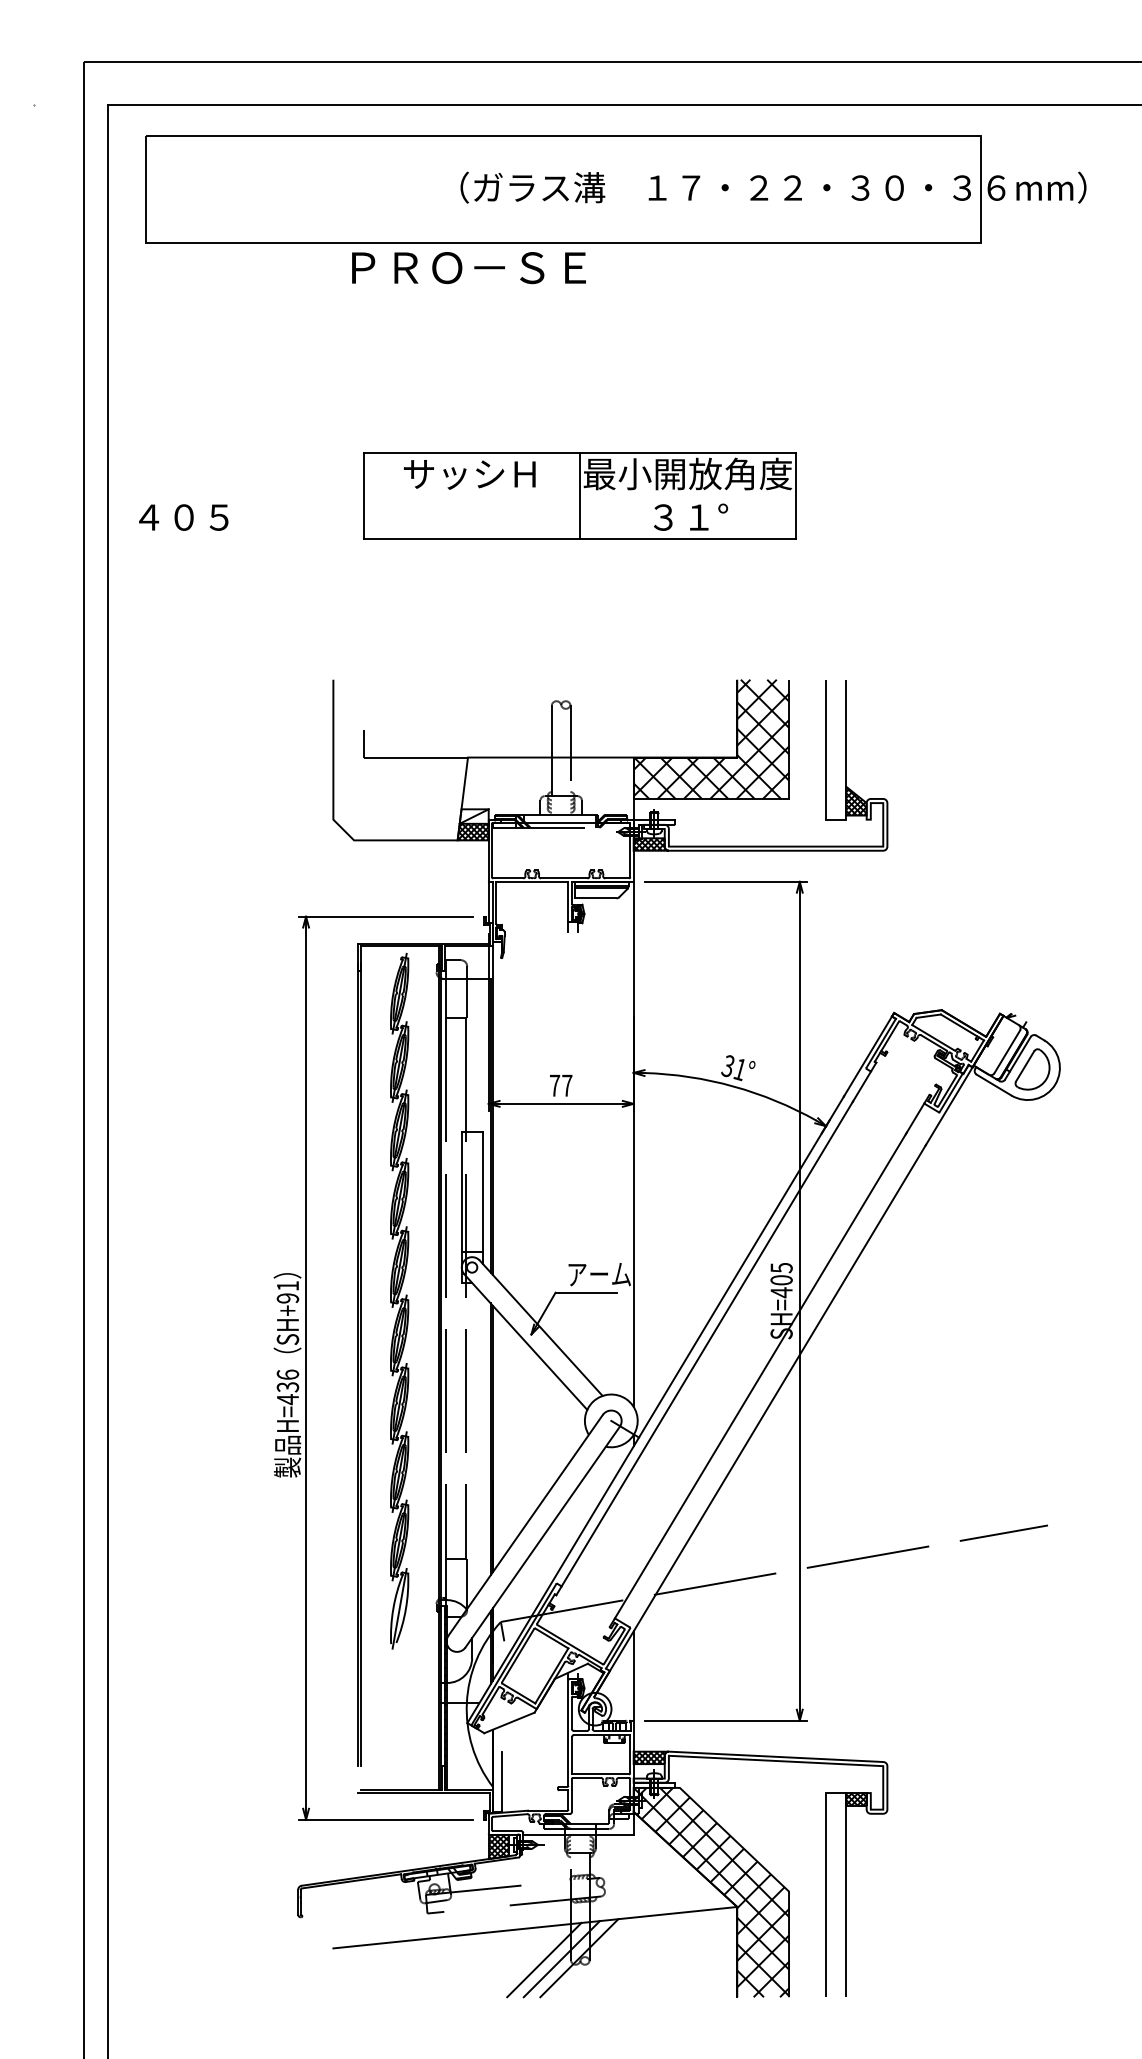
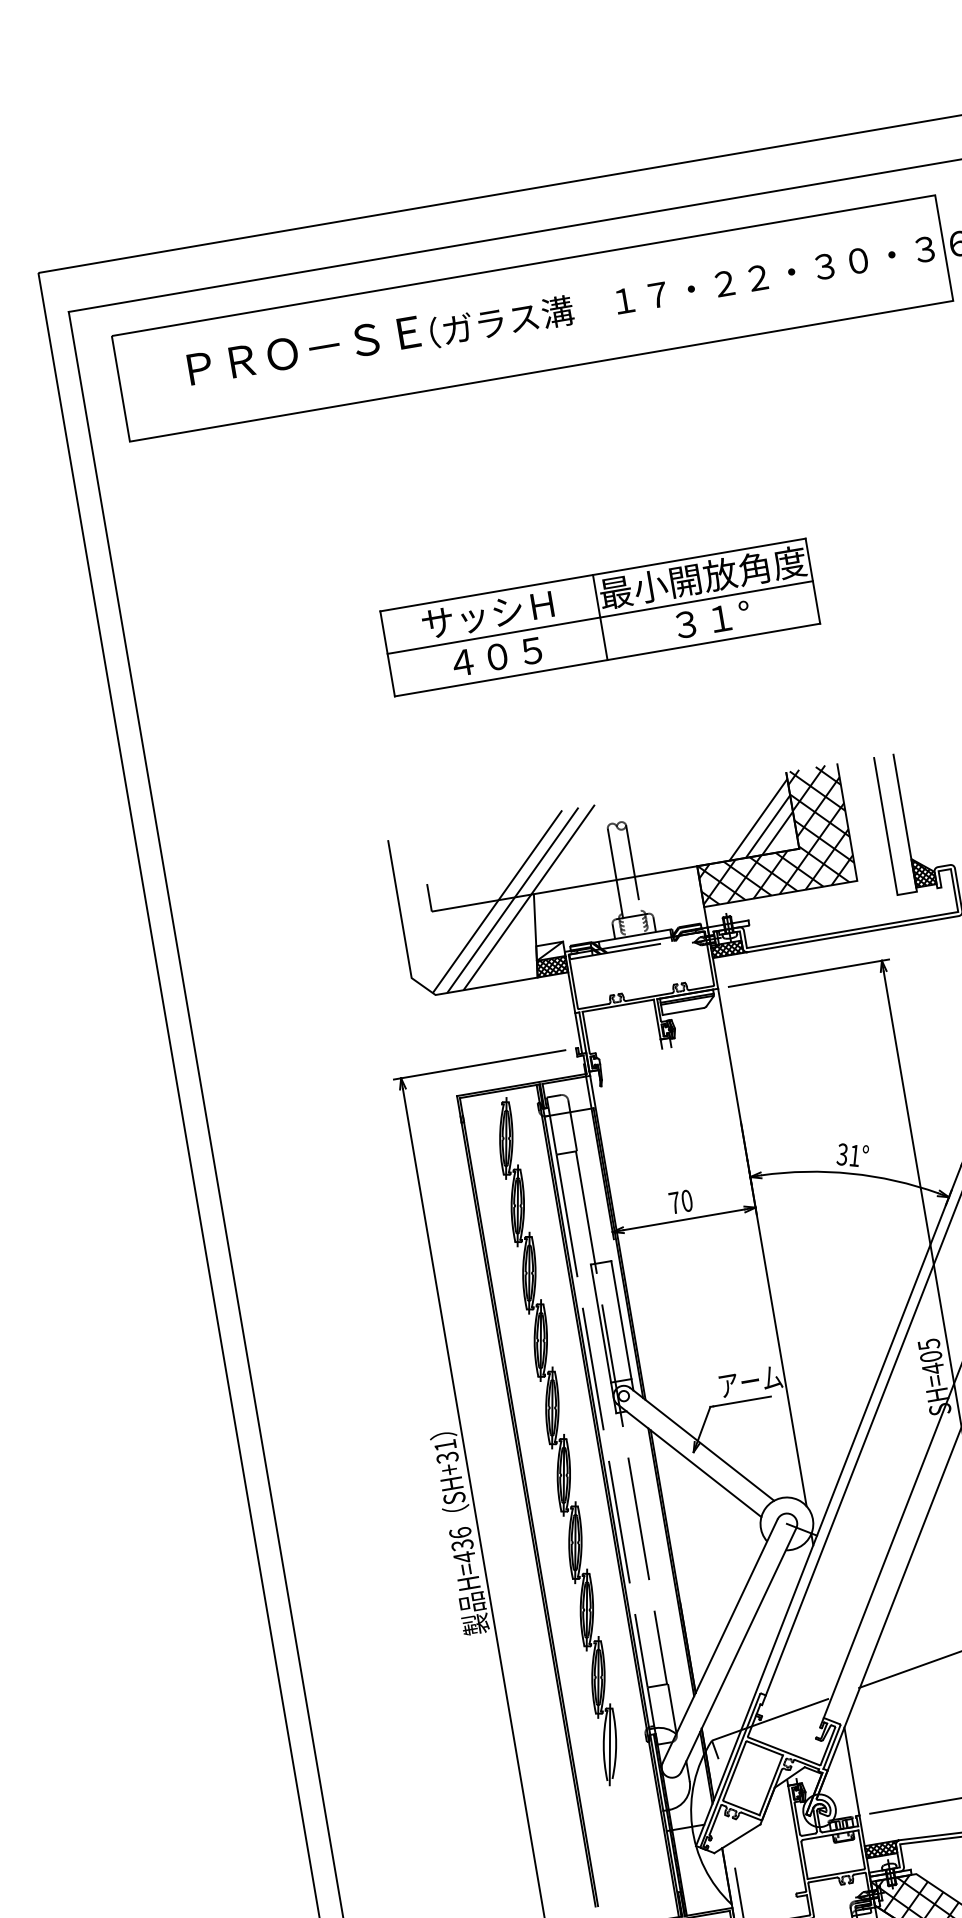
text: (468, 268) -> (303, 351), moved
line: (579, 496) -> (599, 618), added
text: (183, 517) -> (496, 656), moved
hatch: (544, 759) -> (609, 883), added
text: (567, 1085) -> (687, 1200), 77 -> 70
text: (287, 1298) -> (447, 1457), SH+91 -> SH+31

